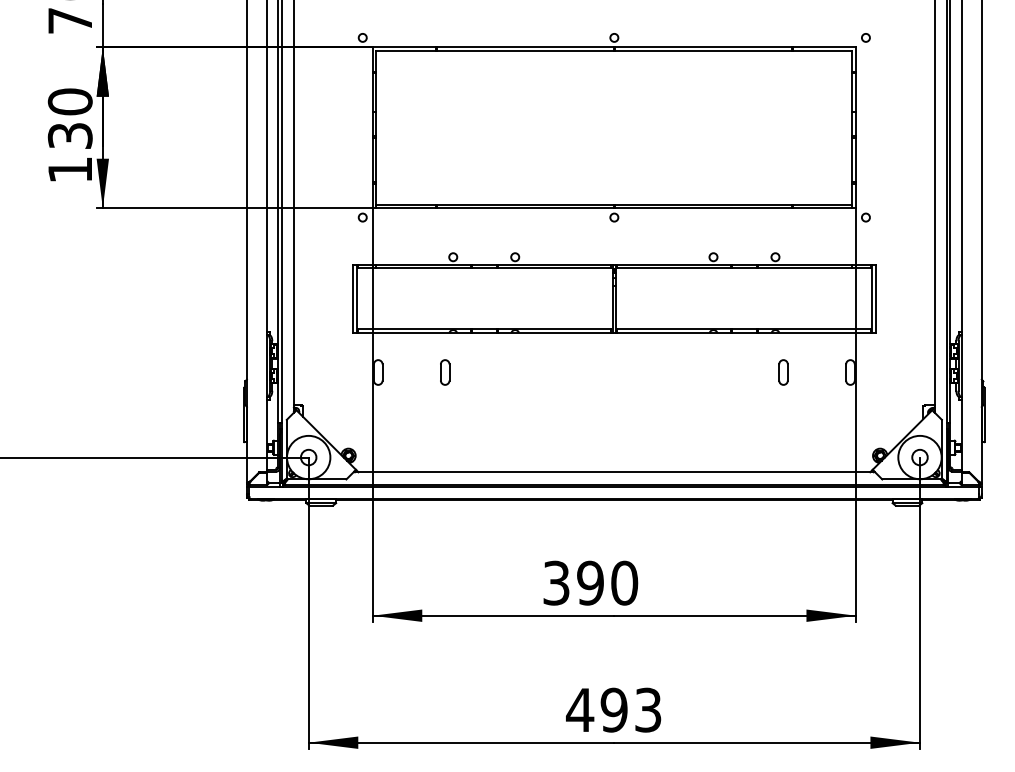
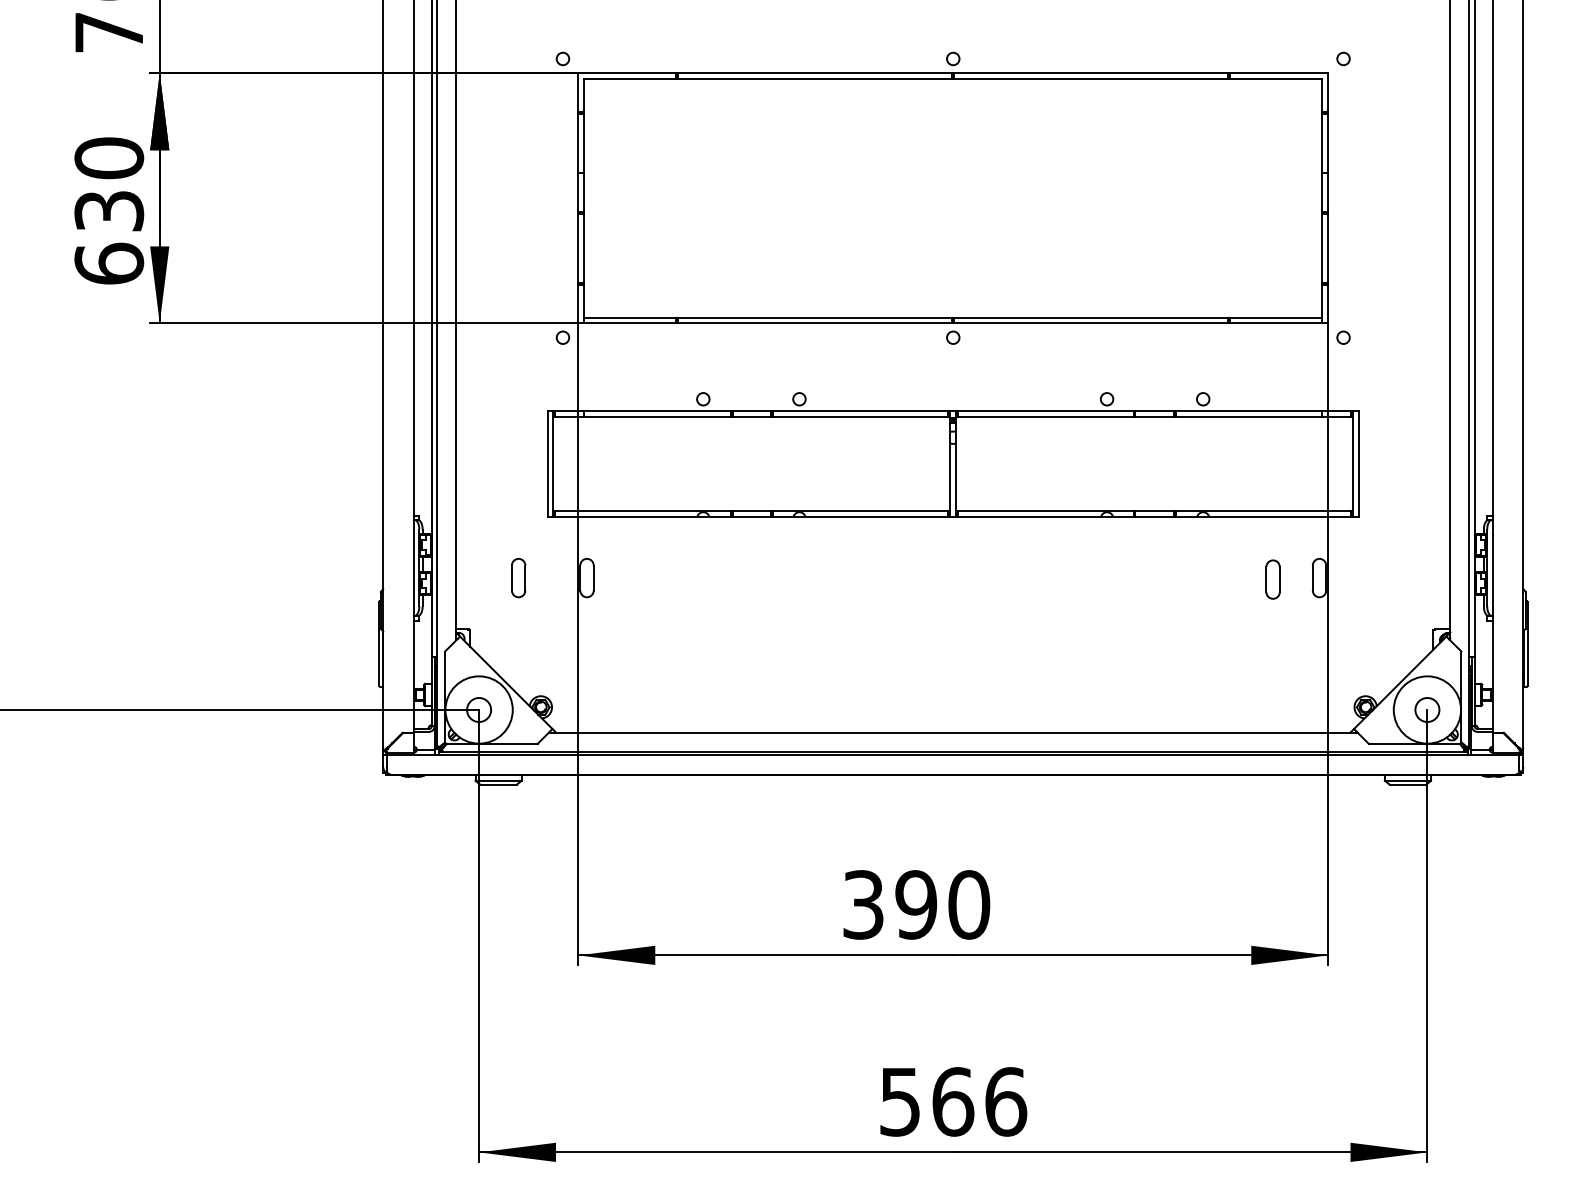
text: (69, 169) -> (108, 263), 130 -> 630
part: (445, 372) -> (519, 578), moved
part: (783, 372) -> (1273, 579), moved
text: (613, 709) -> (951, 1100), 493 -> 566

